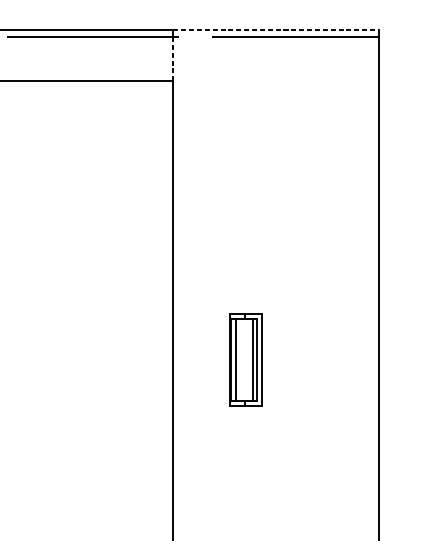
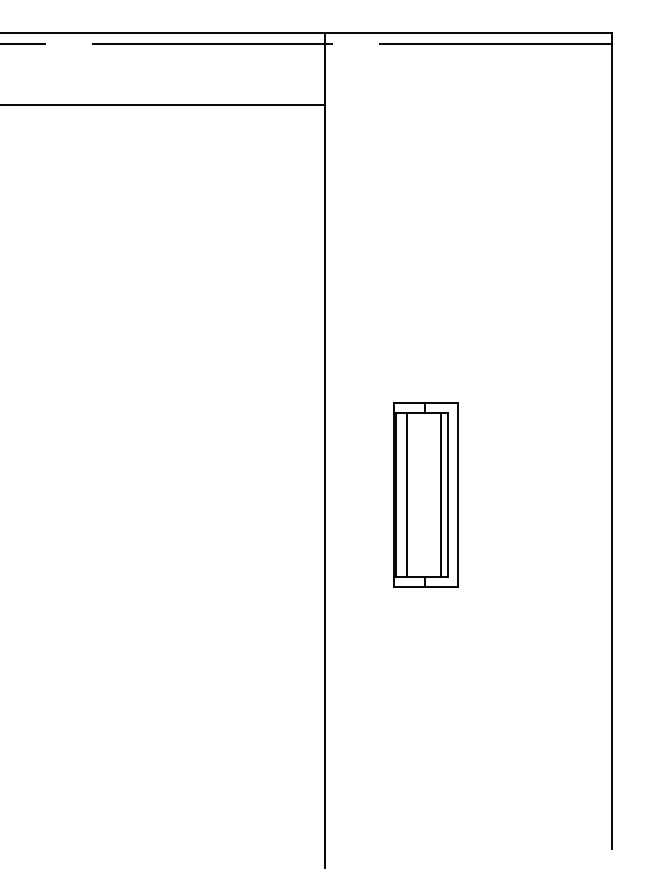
line: (276, 29) -> (468, 33), dashed -> solid
line: (173, 59) -> (324, 74), dashed -> solid
part: (245, 359) -> (425, 494), size x1.43

